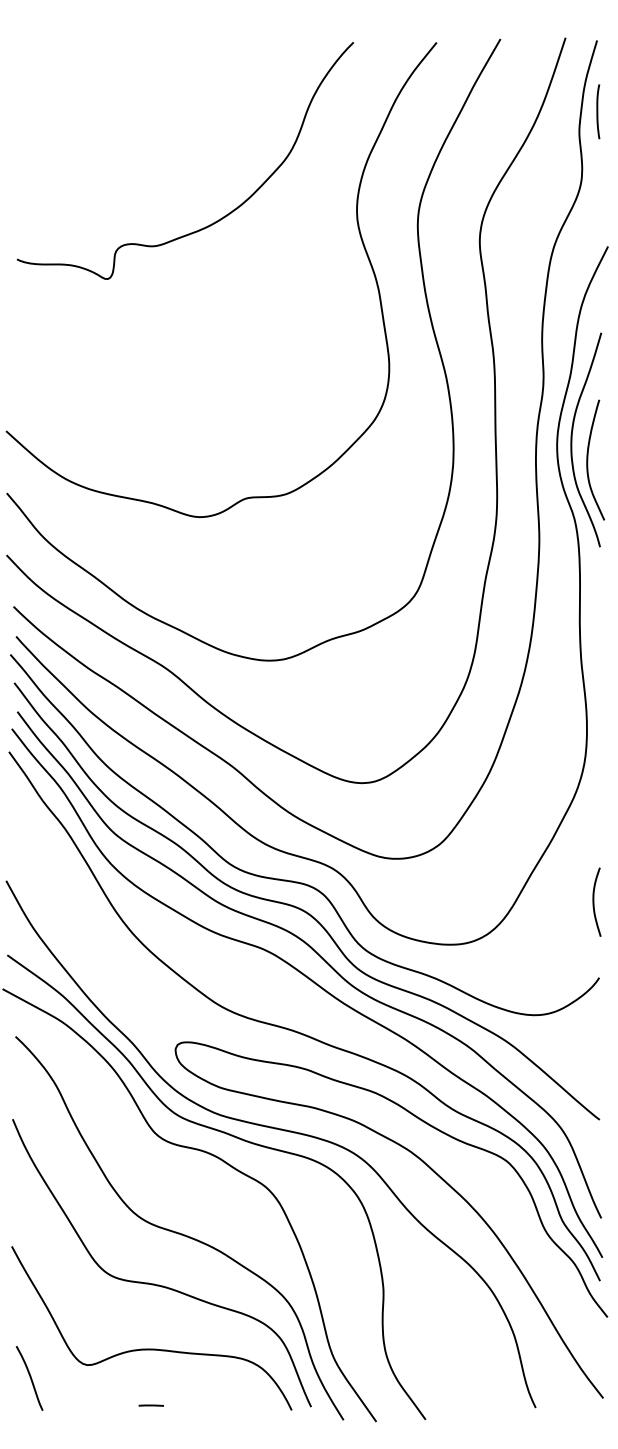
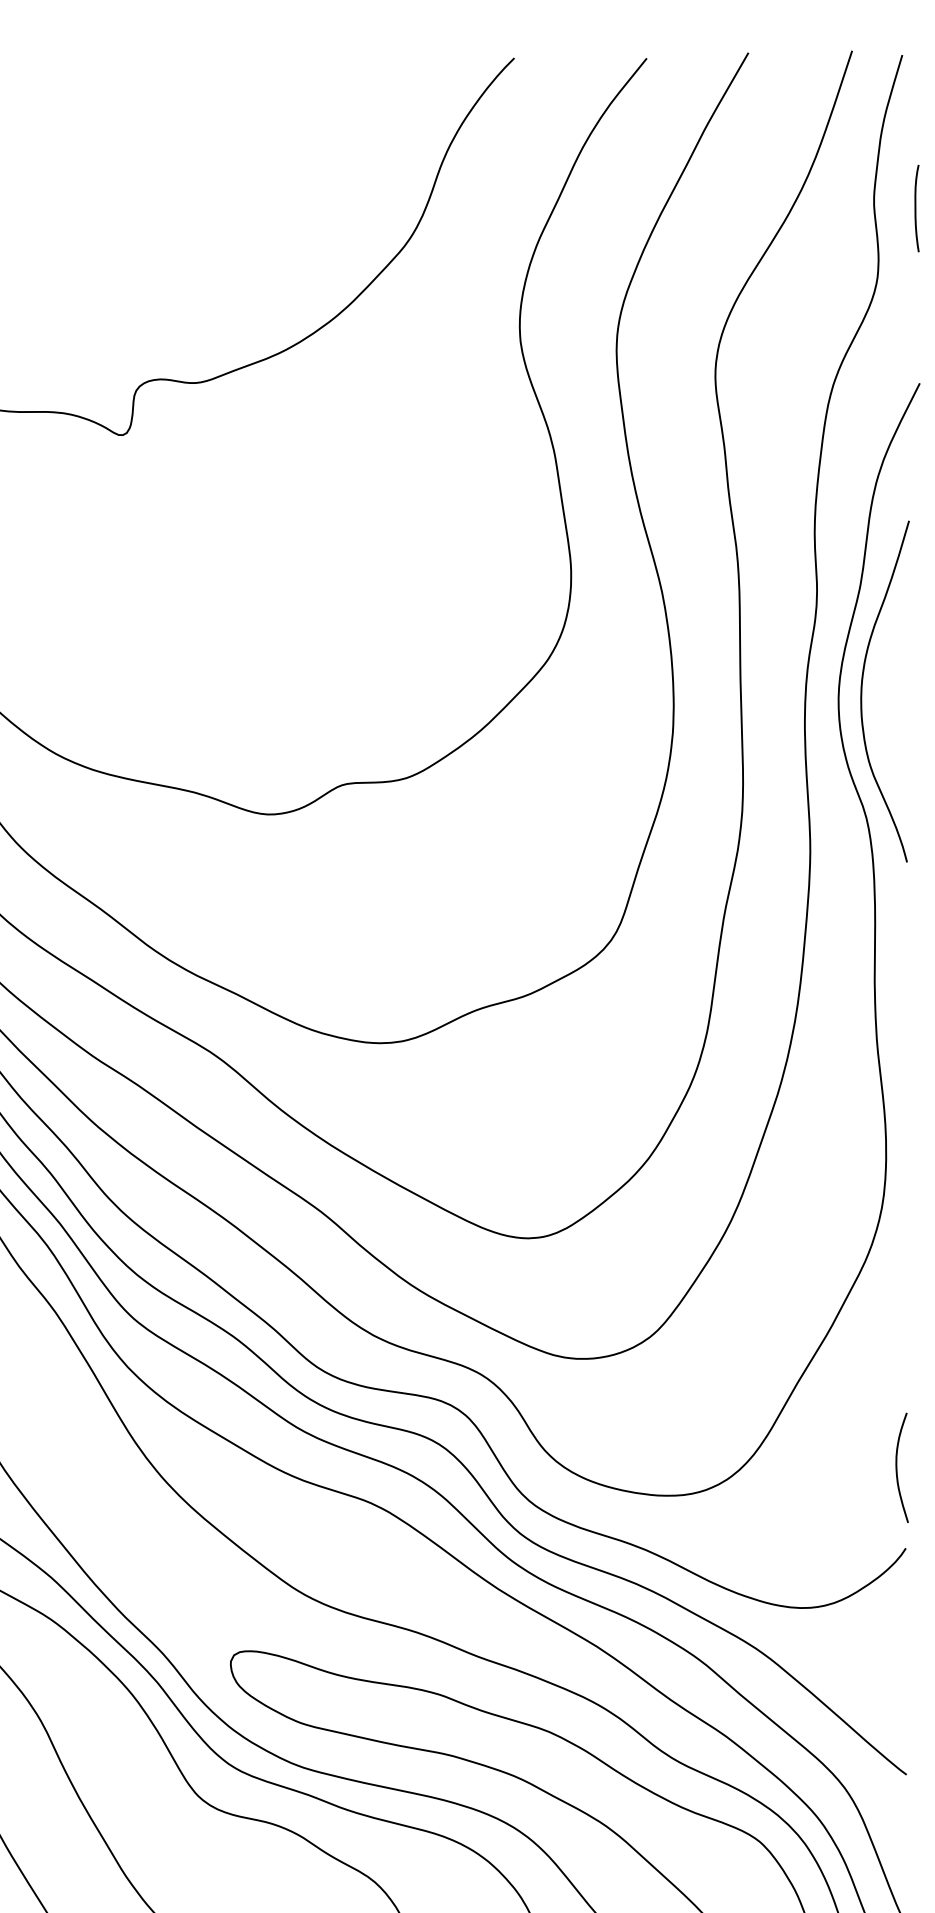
curve: (598, 111) -> (917, 208), moved
curve: (588, 459) -> (888, 722), removed
curve: (594, 901) -> (898, 1466), moved

